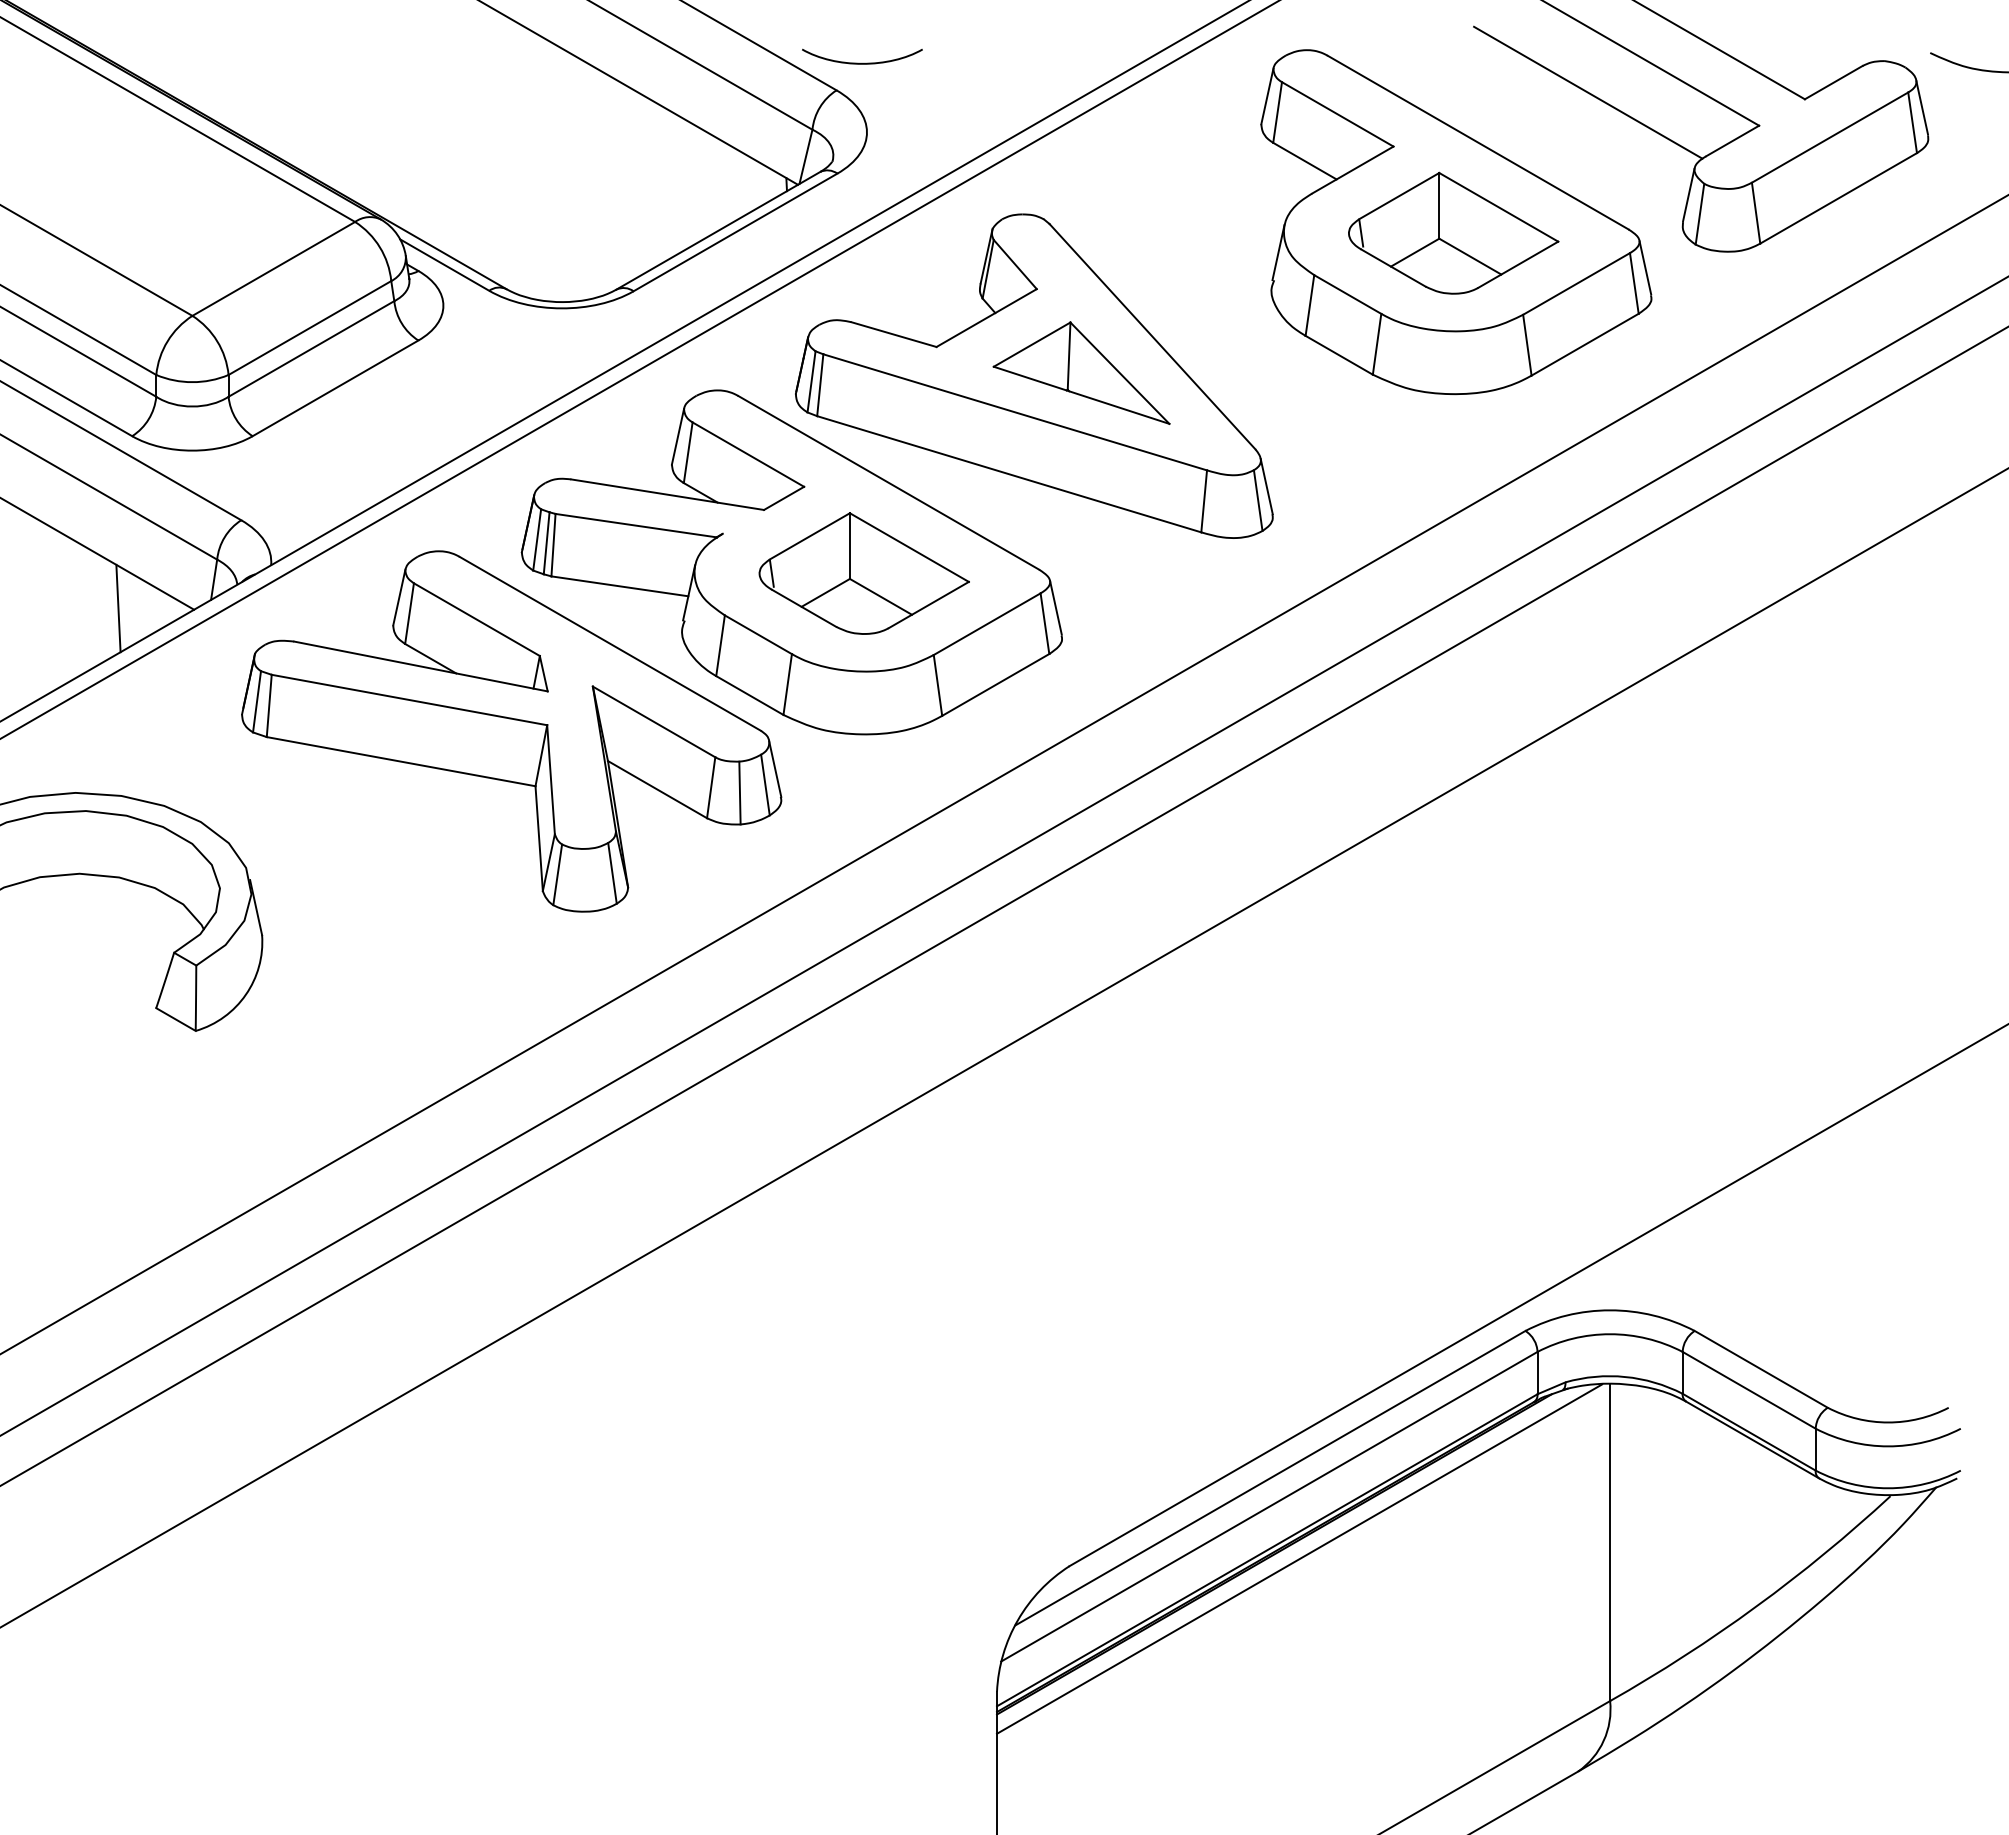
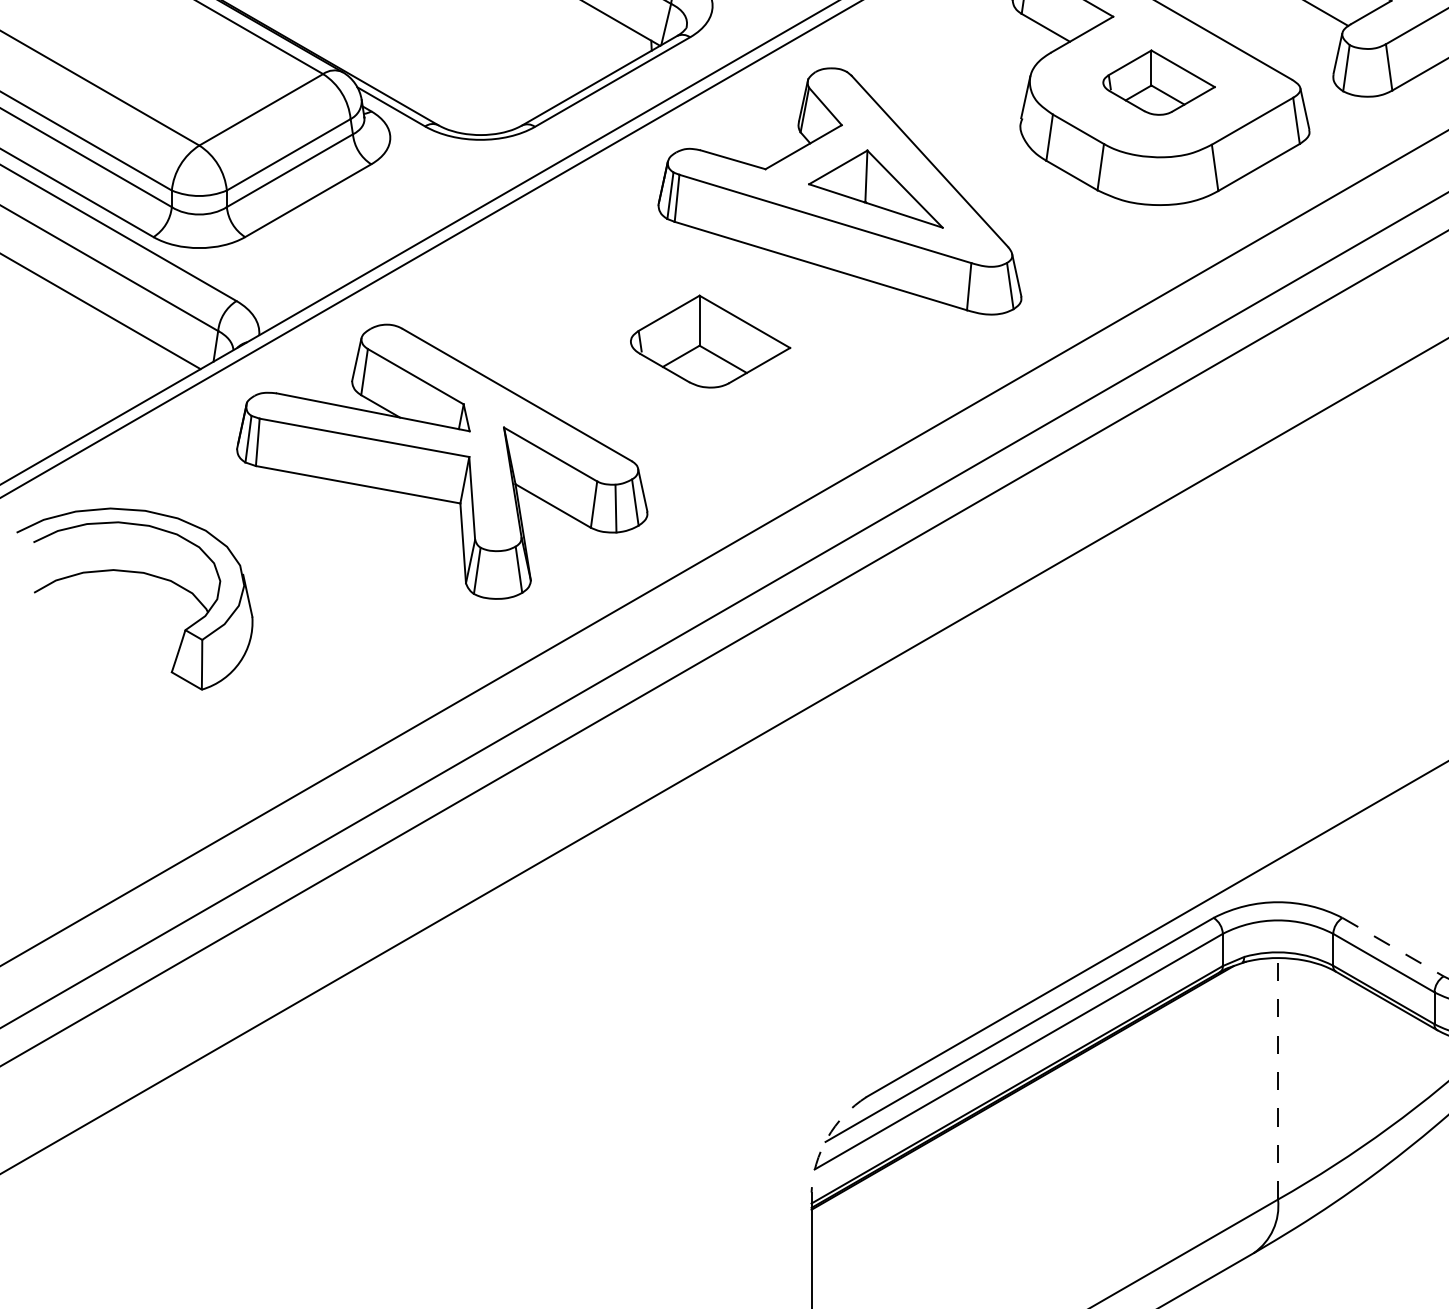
part: (1453, 232) -> (1158, 82), size x0.7
part: (791, 562) -> (655, 333), removed
line: (118, 608) -> (143, 368), removed
line: (1761, 1369) -> (1393, 947), solid -> dashed
line: (1610, 1542) -> (1278, 1078), solid -> dashed
line: (1299, 1558) -> (1041, 1091), removed
arc: (1017, 1620) -> (827, 1138), solid -> dashed

